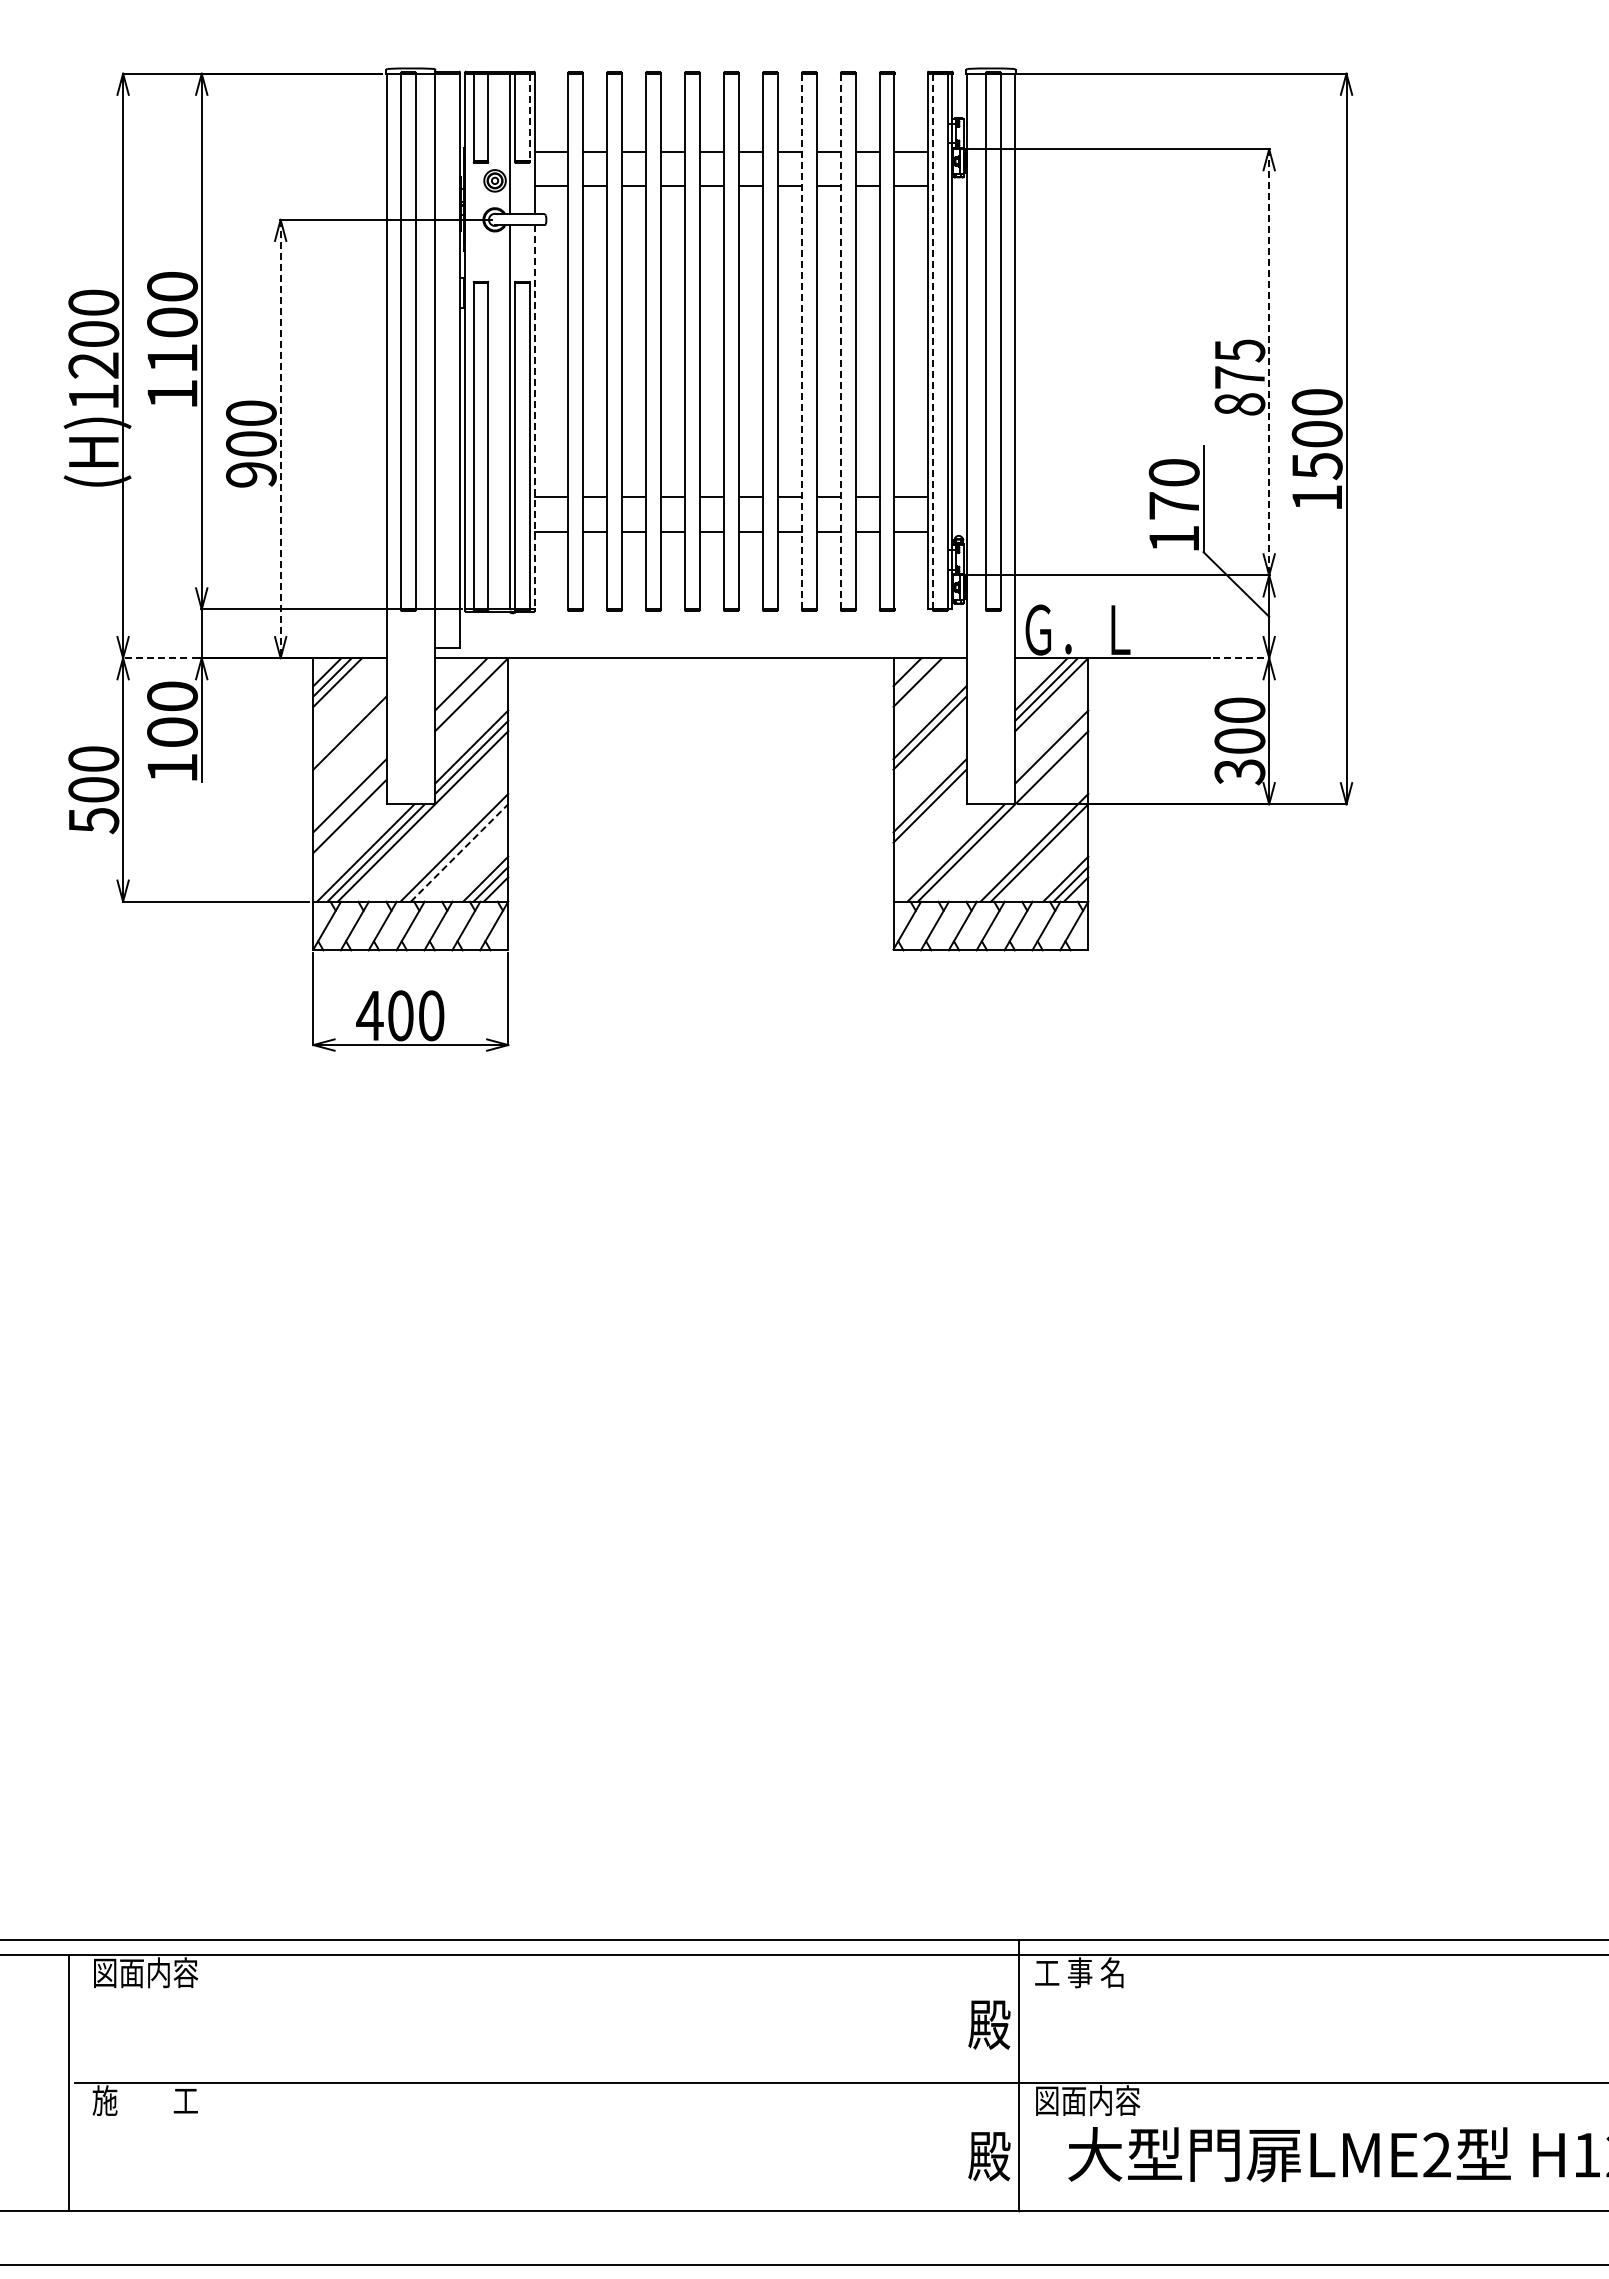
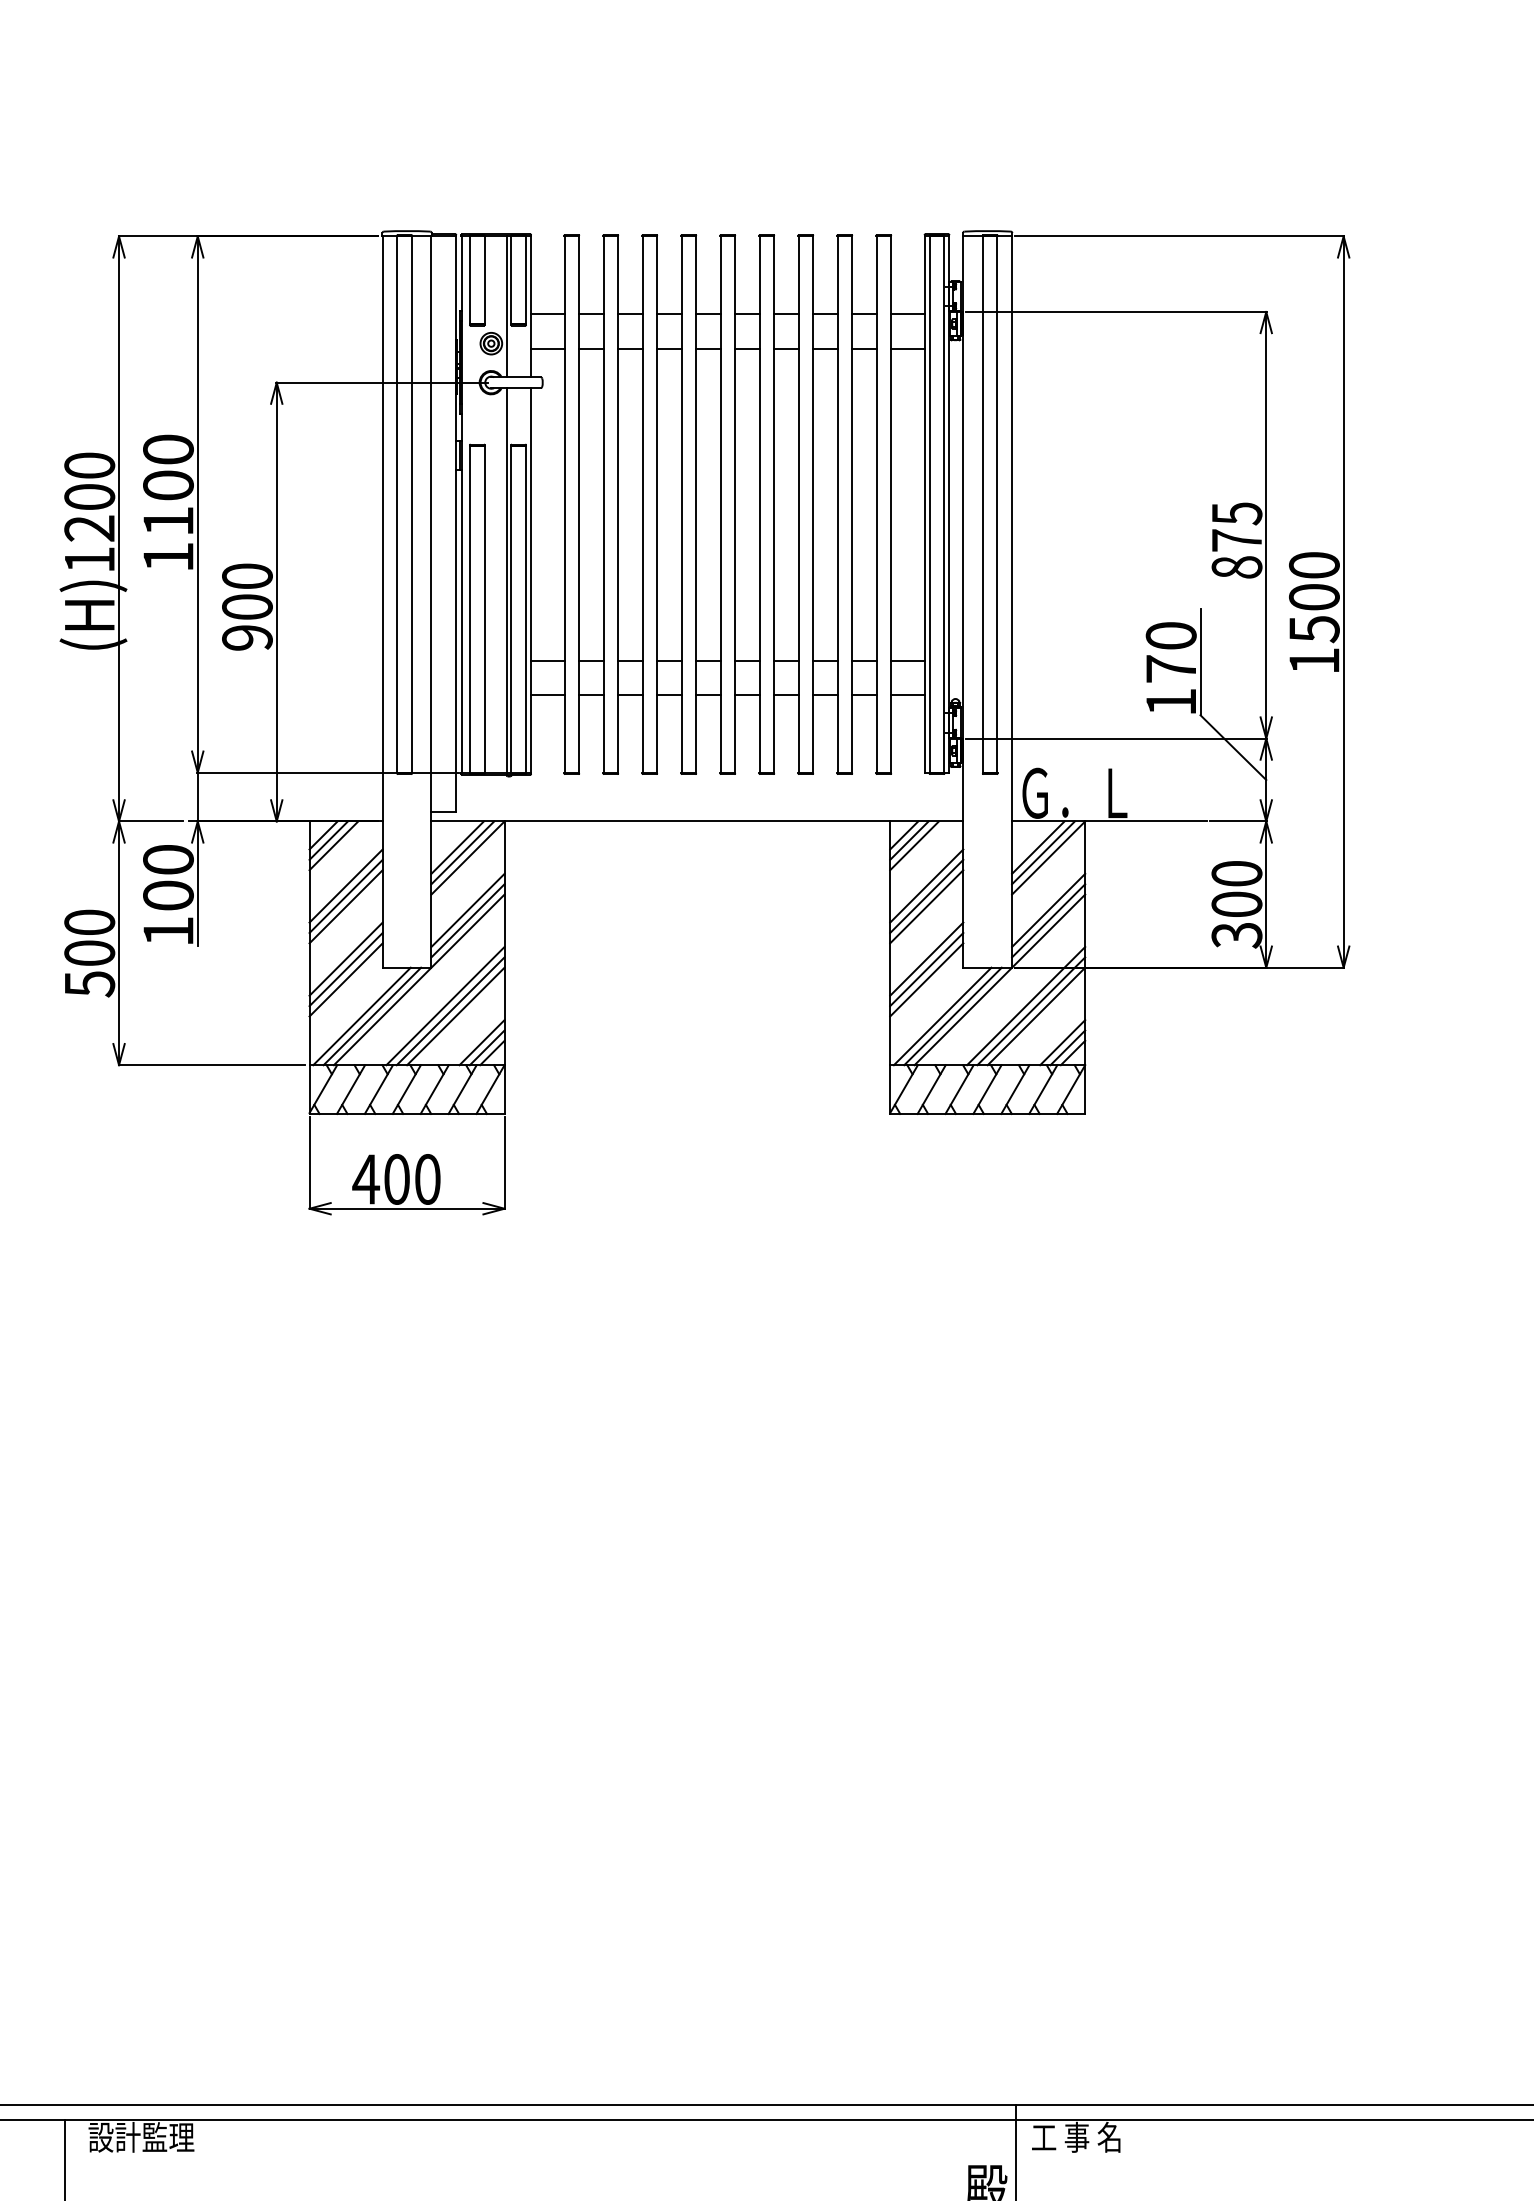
line: (529, 117) -> (525, 280), dashed -> solid
line: (801, 341) -> (798, 504), dashed -> solid
line: (840, 341) -> (837, 504), dashed -> solid
line: (932, 341) -> (929, 504), dashed -> solid
line: (1269, 362) -> (1266, 525), dashed -> solid
line: (534, 417) -> (530, 580), dashed -> solid
line: (280, 439) -> (276, 602), dashed -> solid
line: (154, 658) -> (150, 821), dashed -> solid
line: (1241, 658) -> (1238, 821), dashed -> solid
line: (912, 677) -> (909, 840), added
line: (466, 689) -> (462, 852), added
line: (349, 722) -> (345, 885), added
line: (349, 742) -> (345, 905), added
line: (929, 742) -> (926, 905), added
line: (1051, 756) -> (1048, 919), added
line: (349, 805) -> (345, 968), added
line: (929, 816) -> (926, 979), added
line: (449, 842) -> (445, 1005), added
line: (1029, 842) -> (1026, 1005), added
line: (945, 852) -> (942, 1015), added
line: (459, 853) -> (455, 1016), dashed -> solid
text: (145, 1972) -> (141, 2137), 図面内容 -> 設計監理

